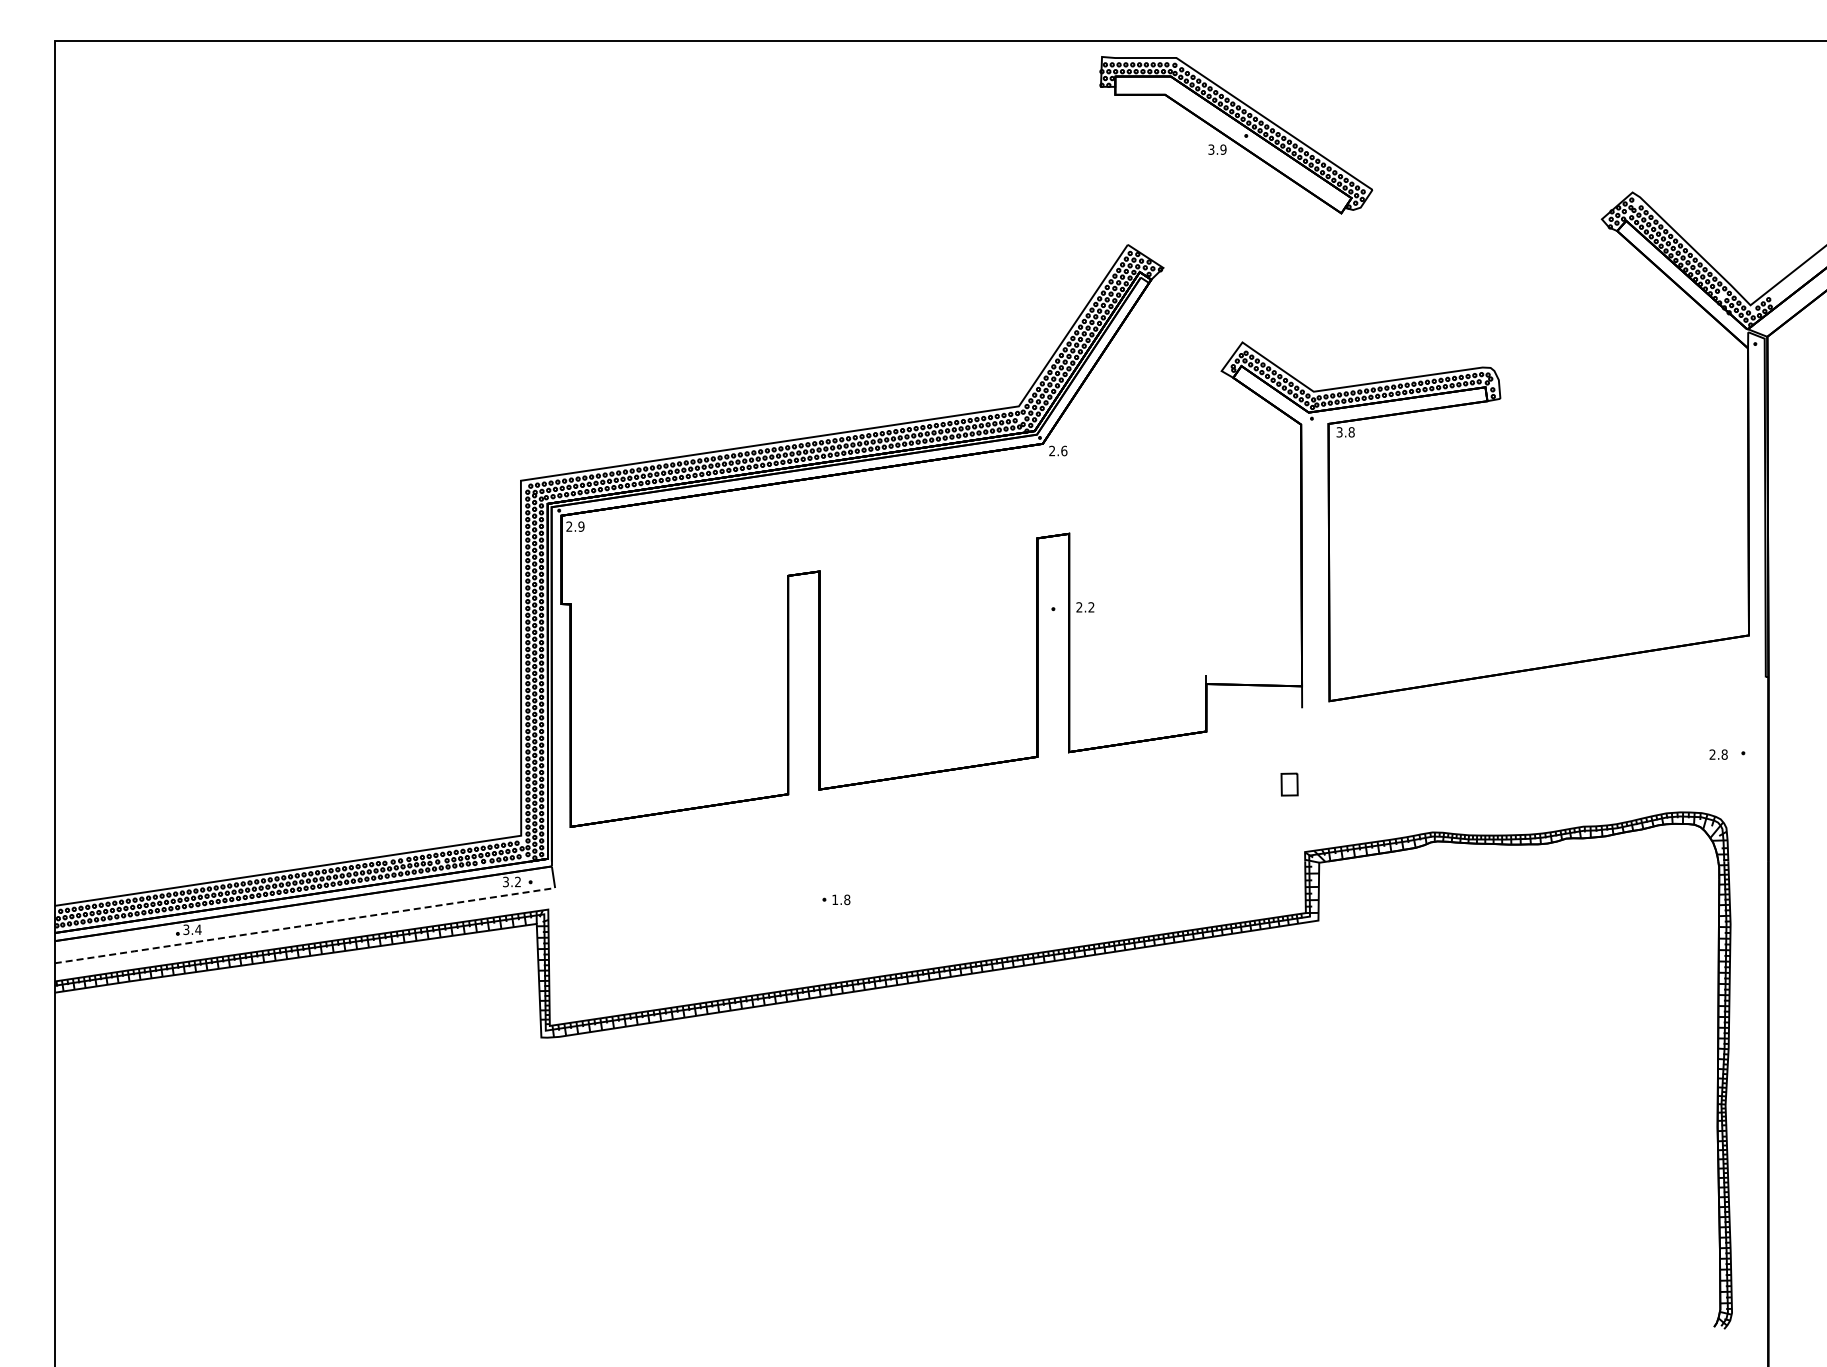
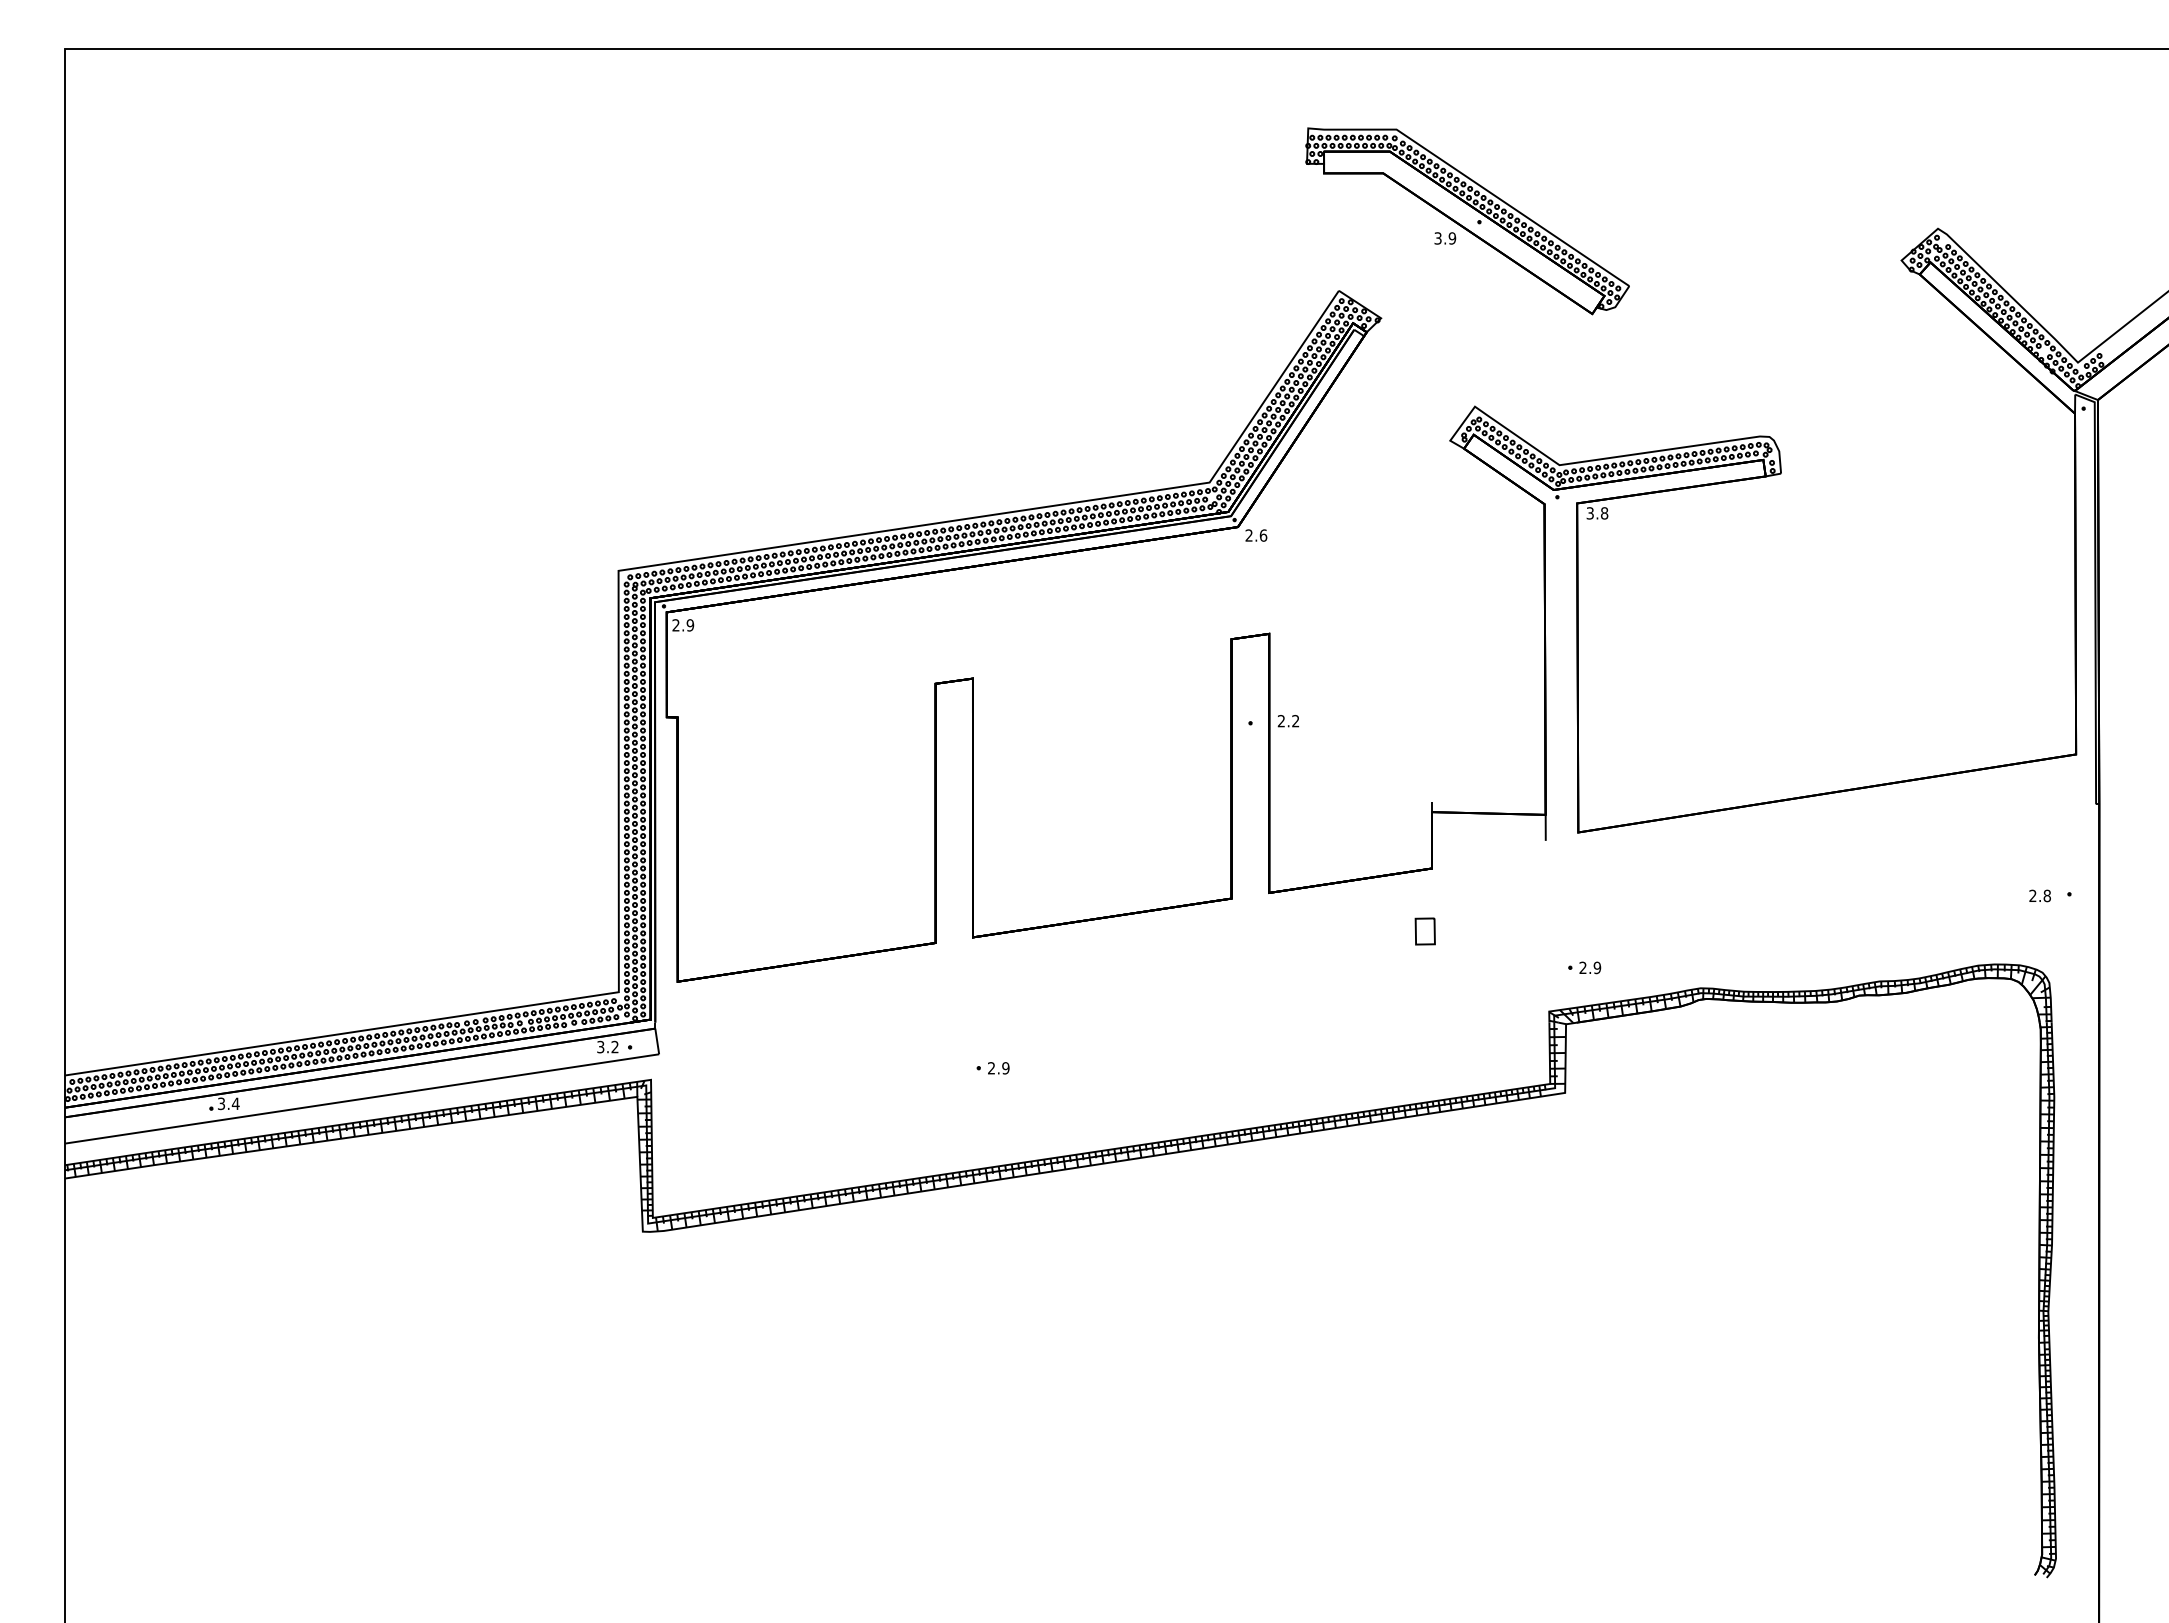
part: (1236, 135) -> (1467, 221), moved
part: (1289, 784) -> (1425, 931), moved
part: (1334, 815) -> (1584, 968), added
text: (841, 899) -> (999, 1067), 1.8 -> 2.9
line: (304, 925) -> (361, 1098), dashed -> solid

